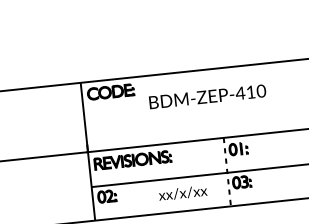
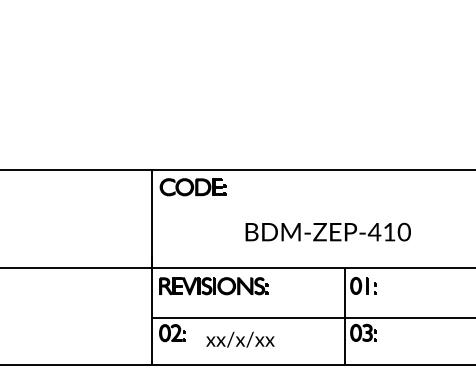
text: (207, 96) -> (327, 231), moved
line: (227, 172) -> (344, 316), dashed -> solid
text: (183, 193) -> (240, 339), moved

